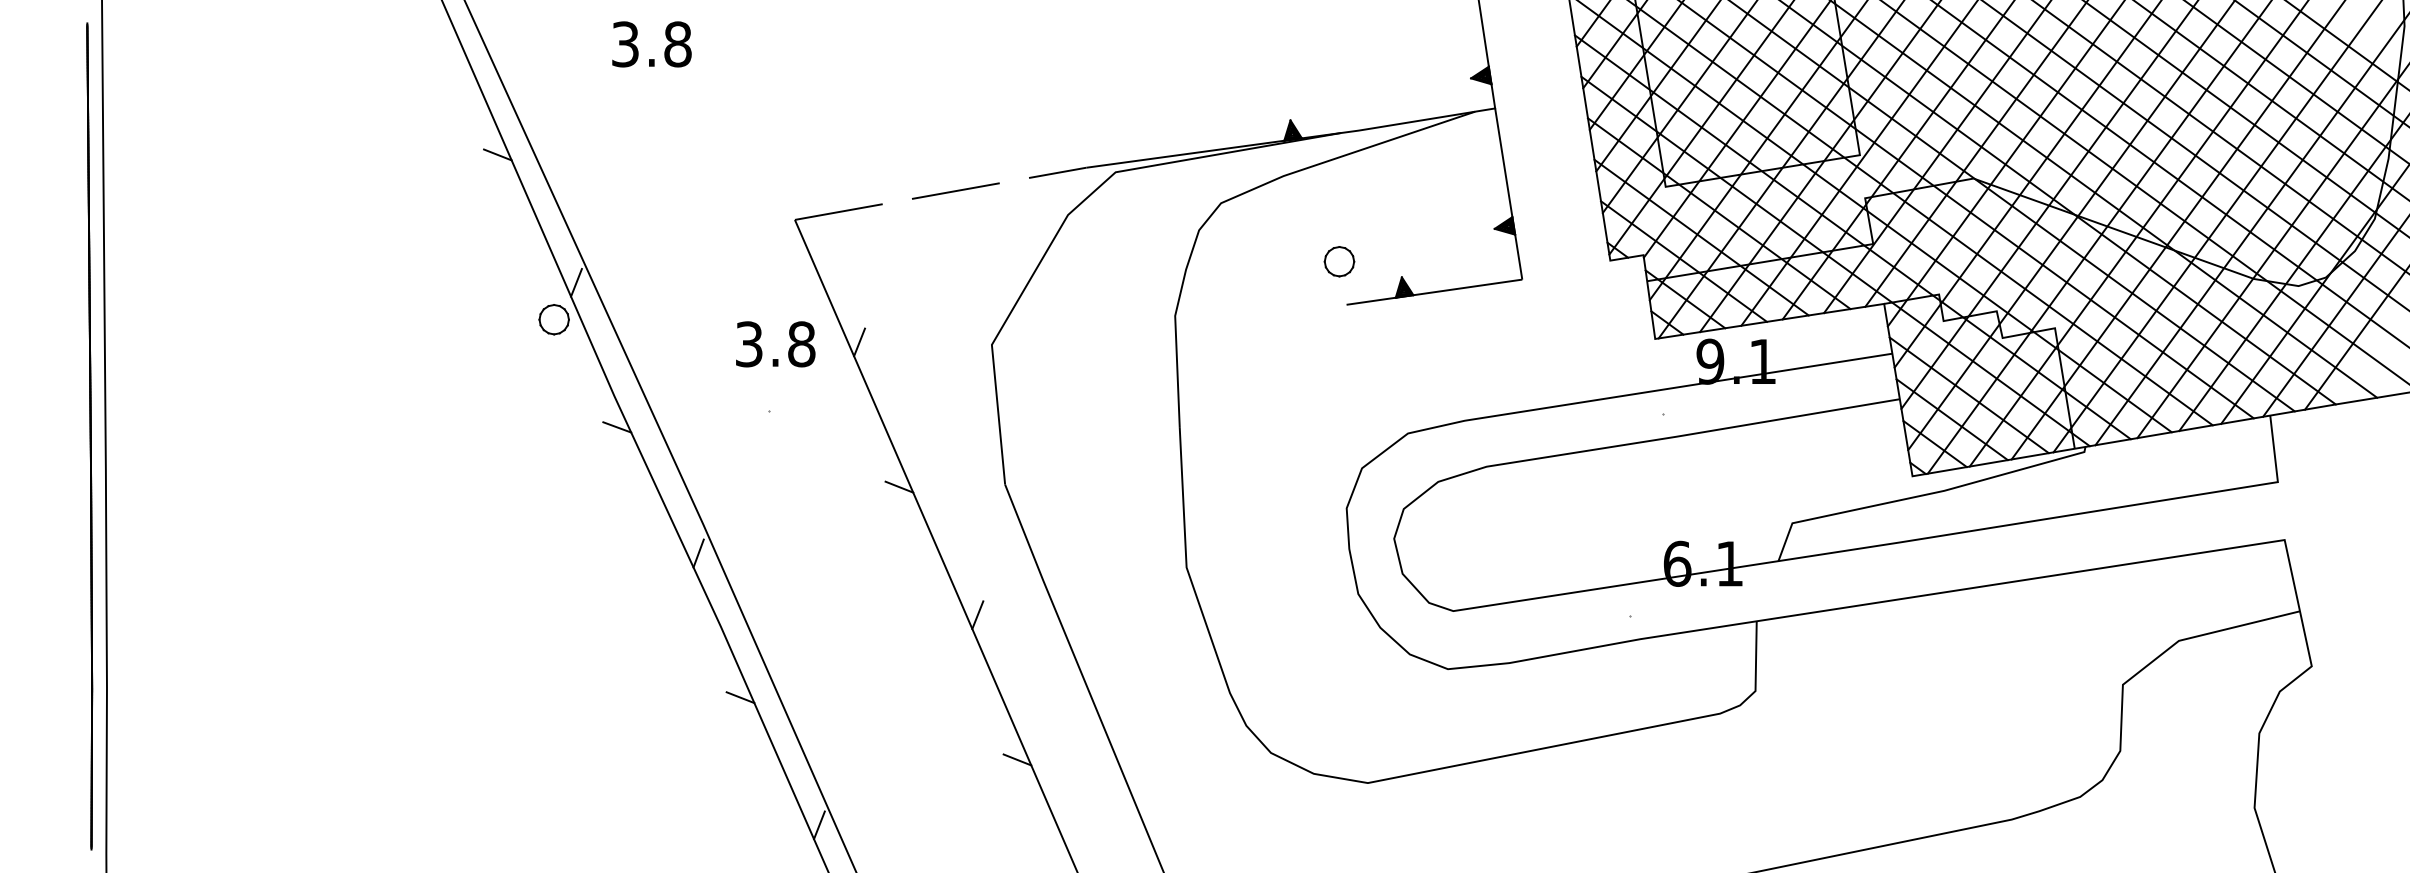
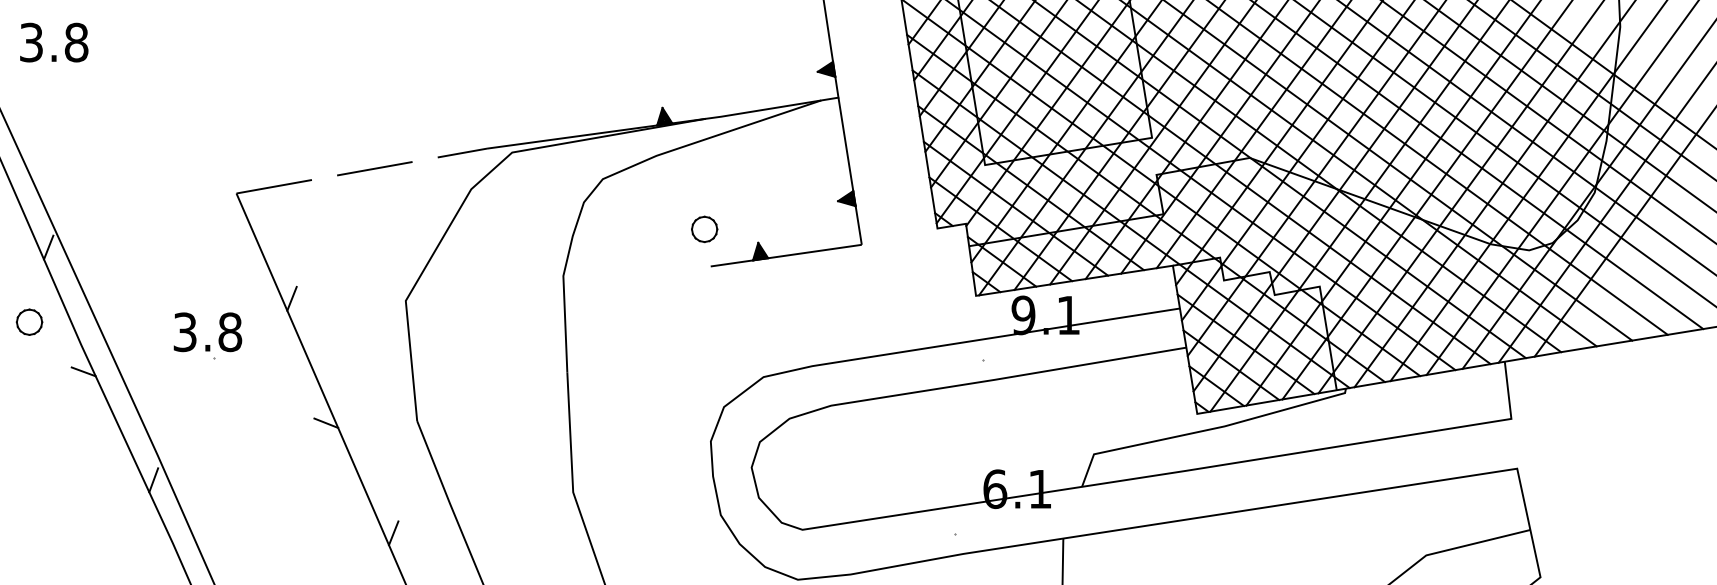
text: (651, 44) -> (53, 42), moved
part: (553, 319) -> (28, 322), moved
text: (775, 344) -> (207, 332), moved

